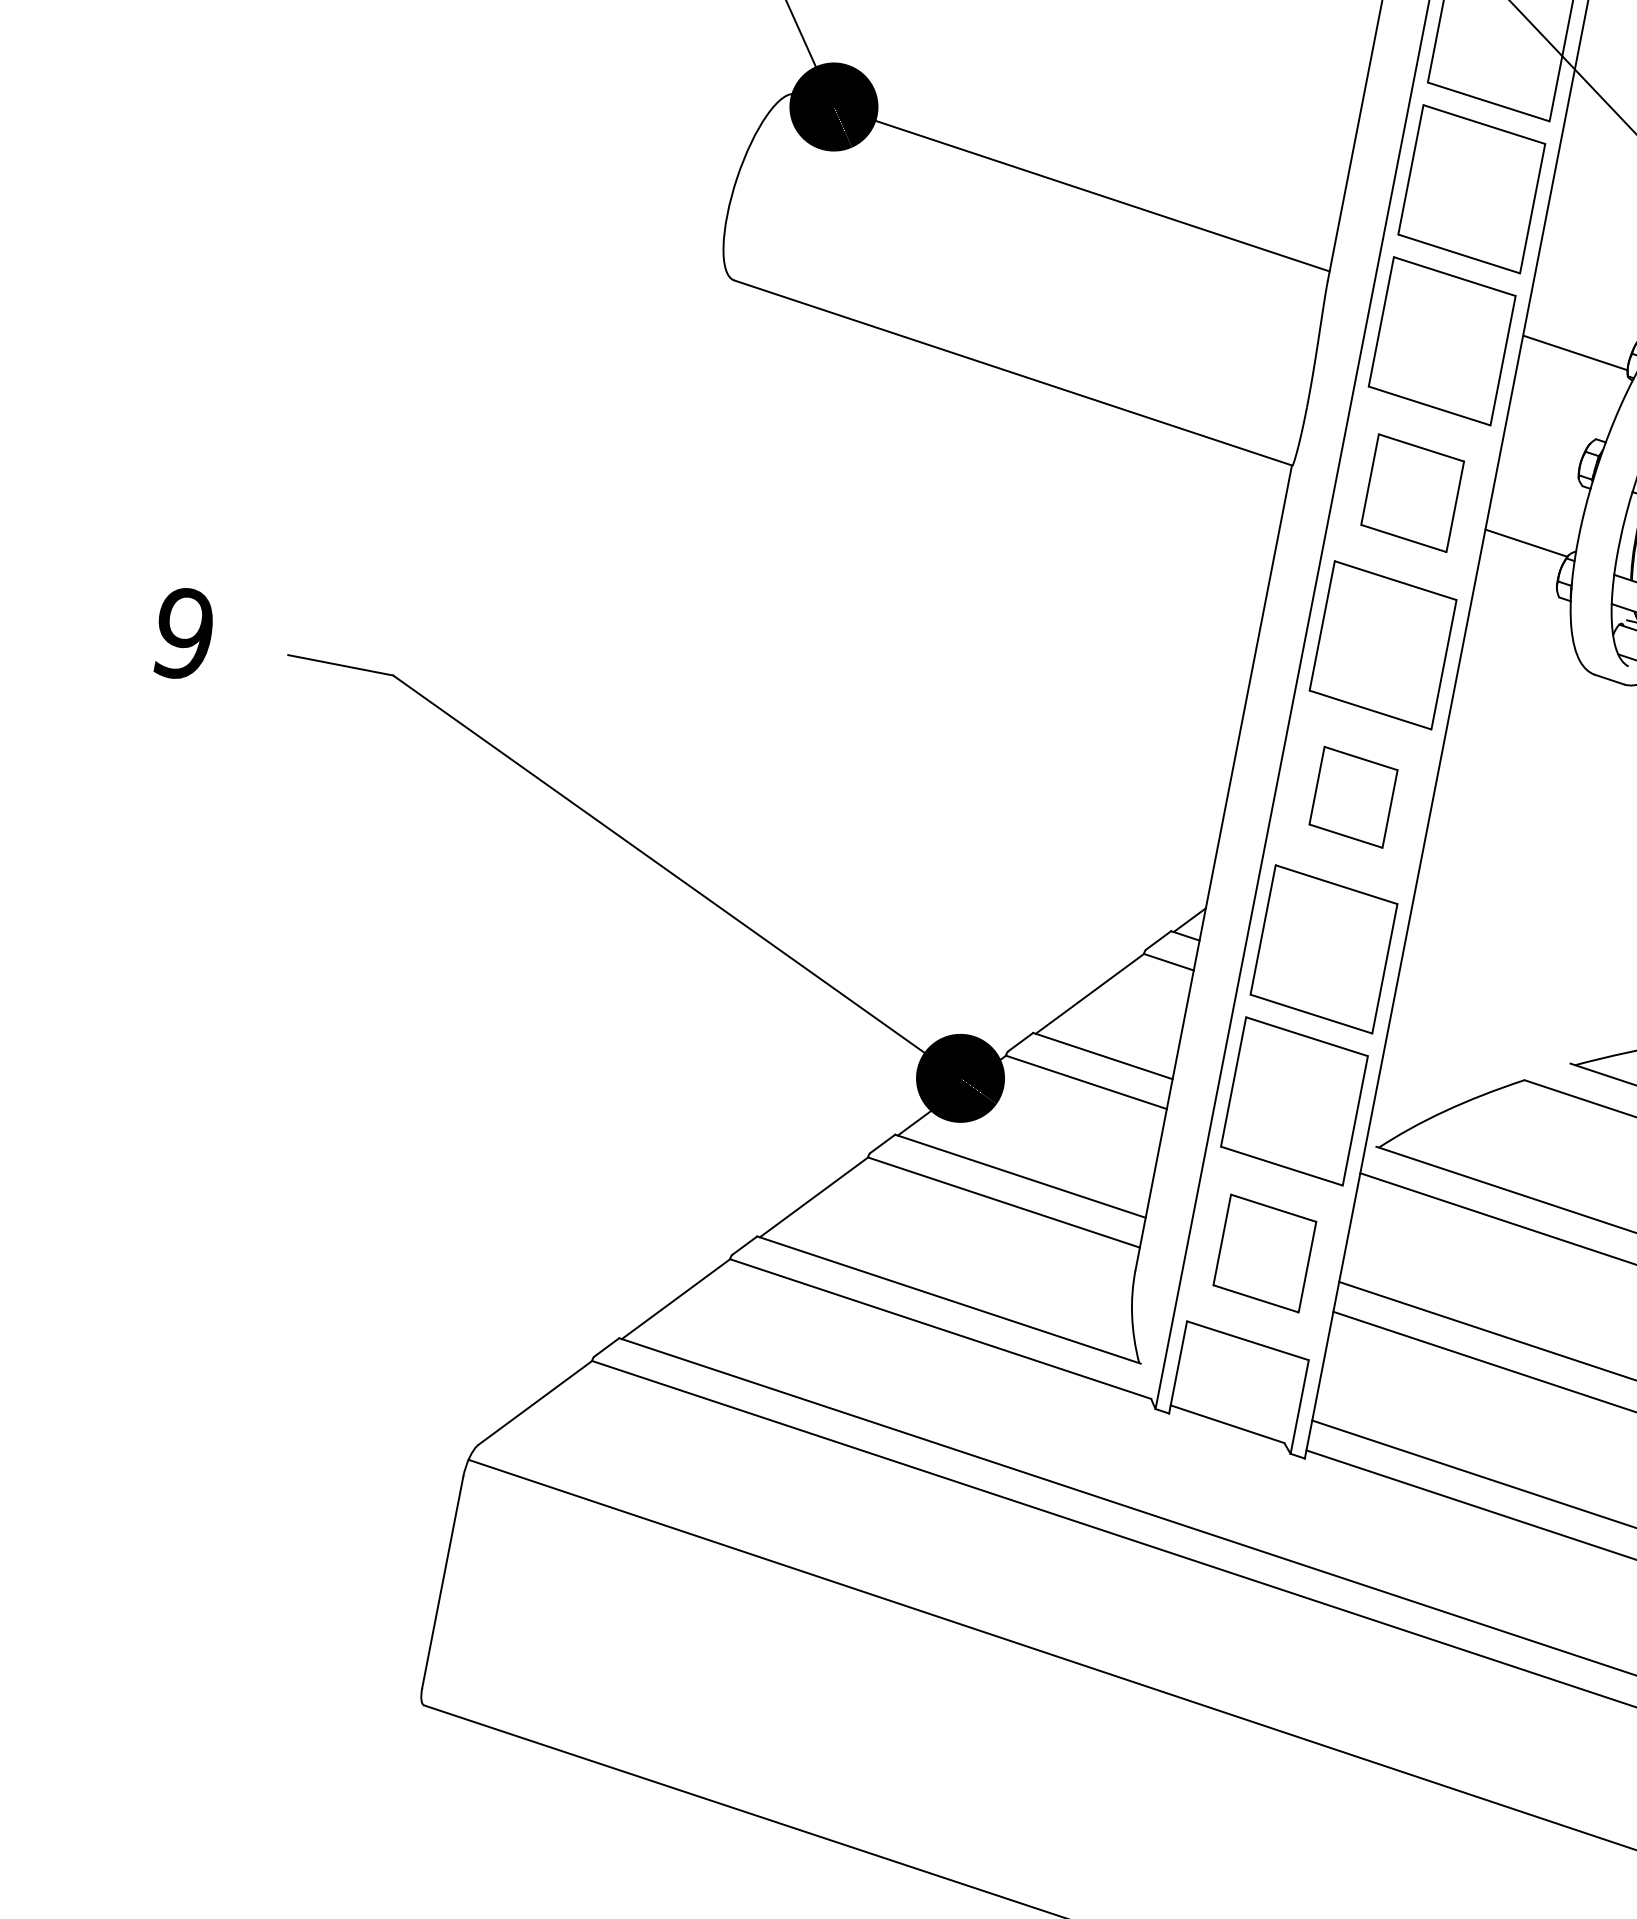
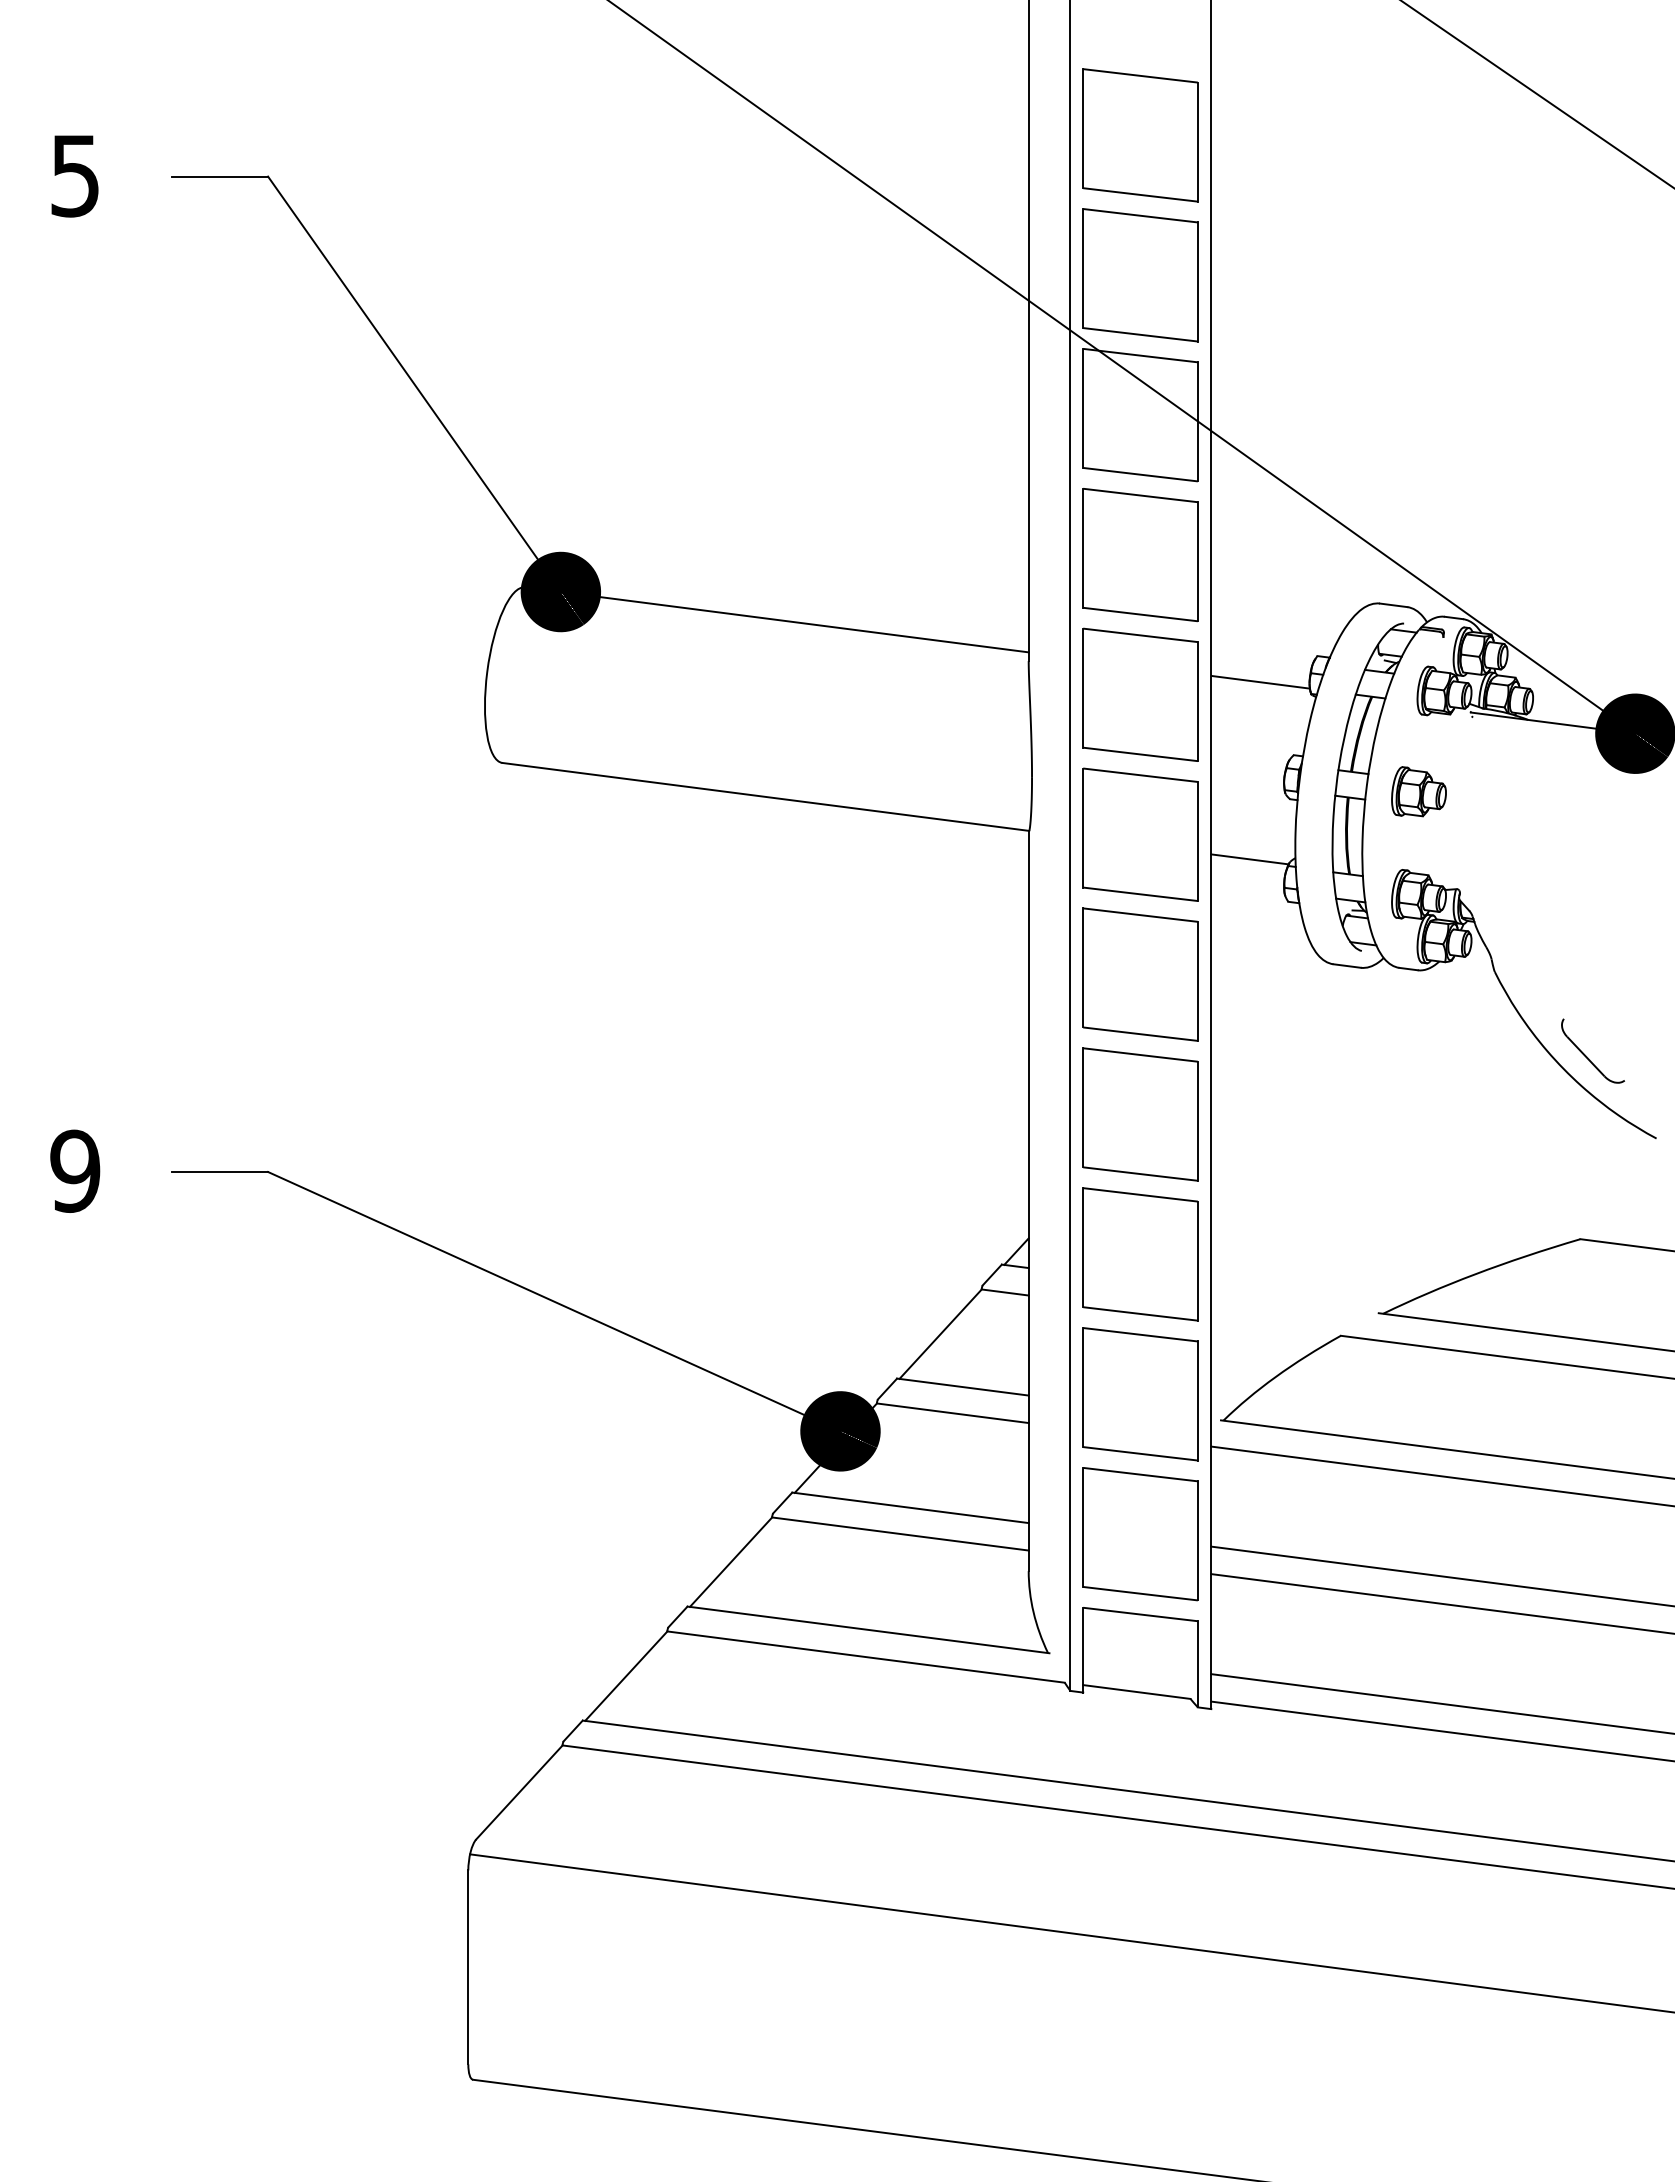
part: (1412, 493) -> (1140, 834), size x1.43
part: (1353, 797) -> (1140, 1114), size x1.67
part: (1264, 1253) -> (1140, 1534), size x1.43

